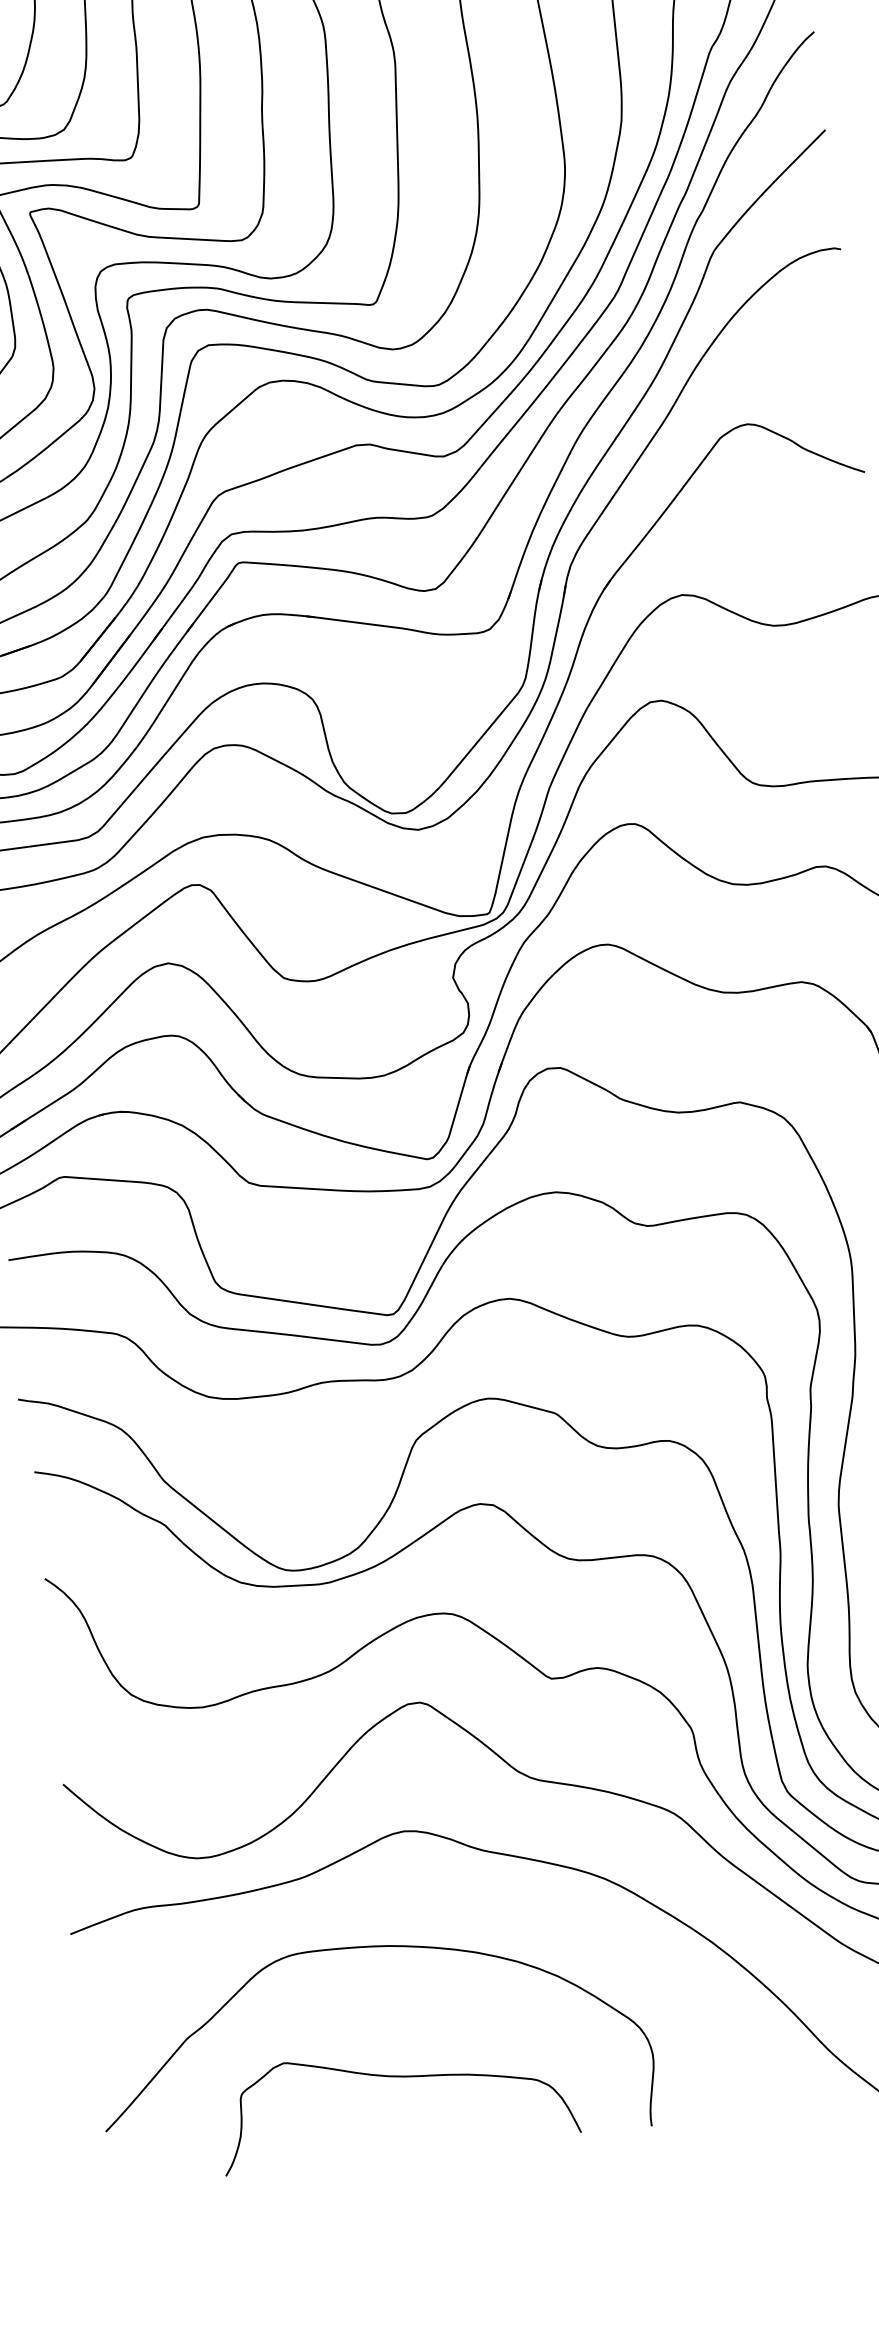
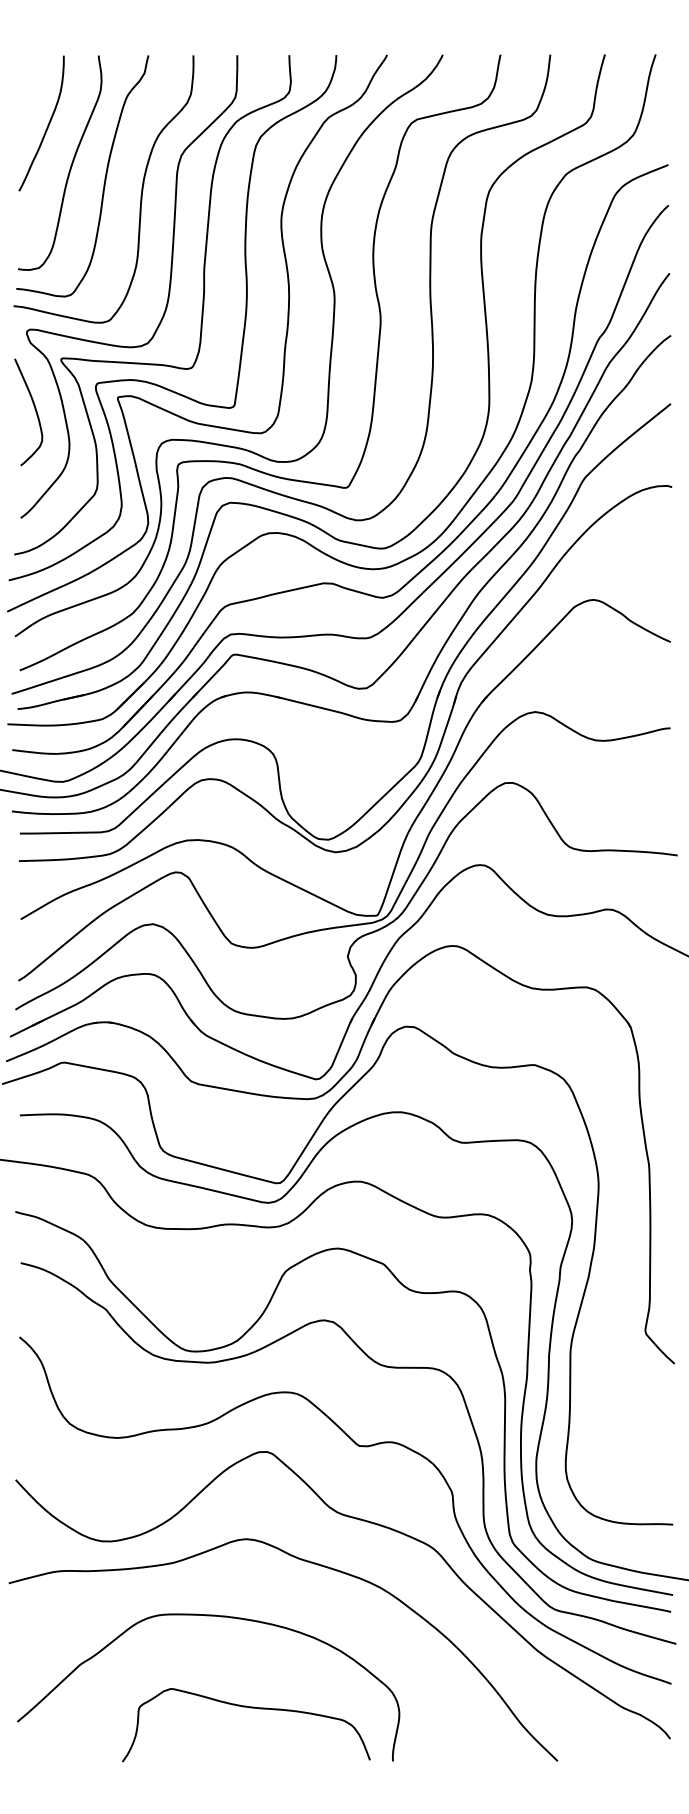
curve: (399, 2078) -> (249, 1708), moved

